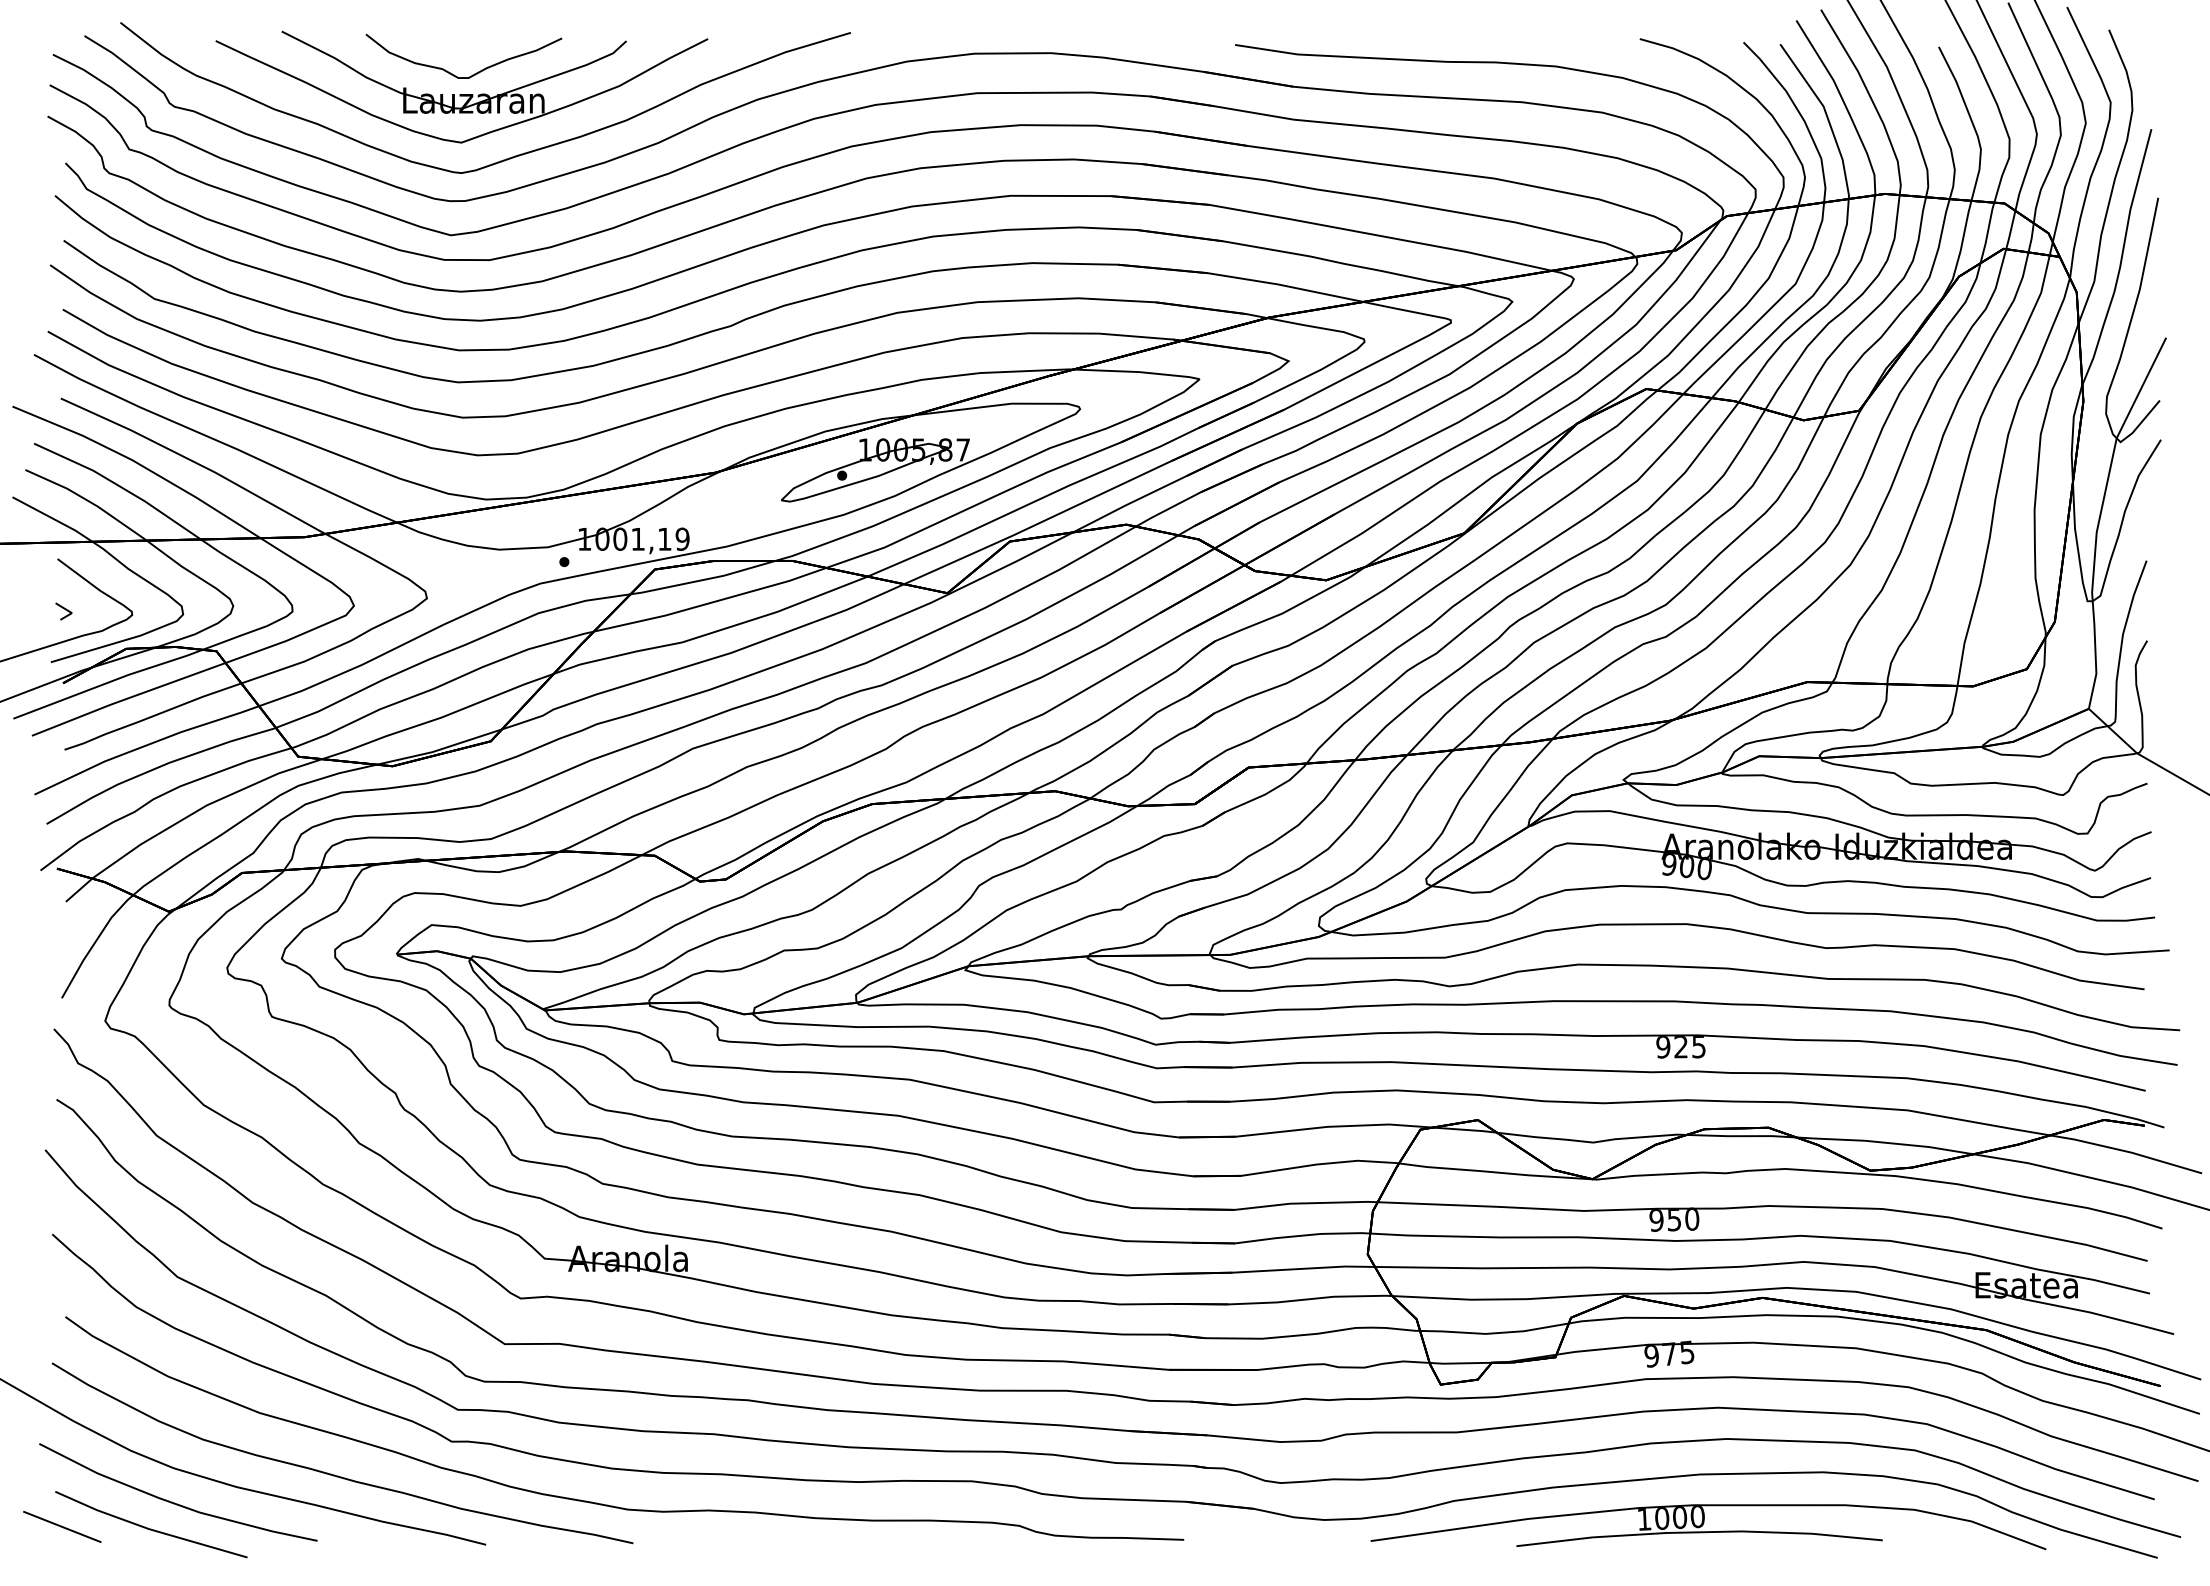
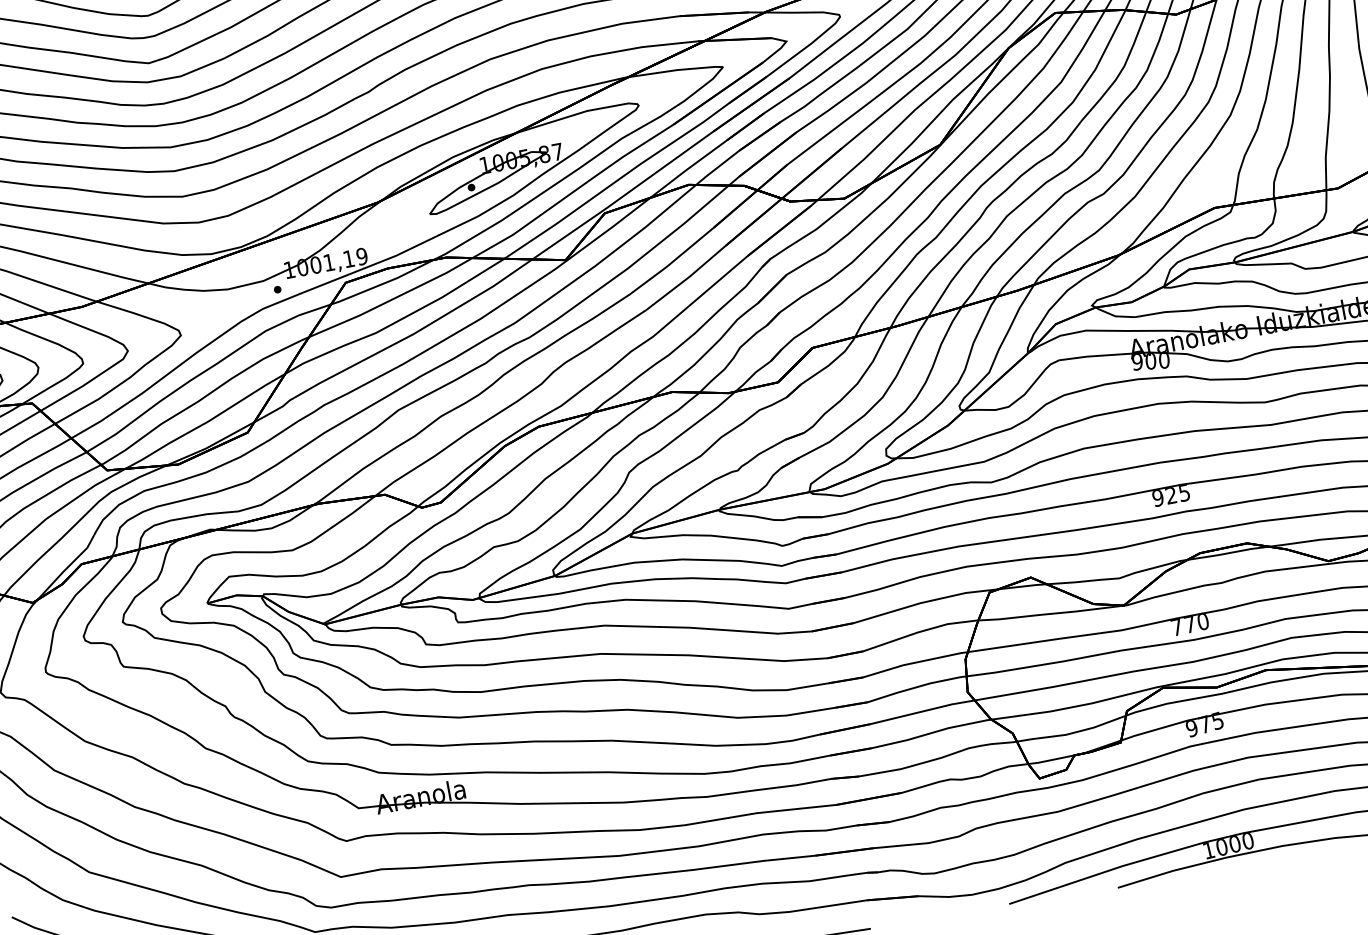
text: (1664, 1220) -> (1182, 626), 950 -> 770

